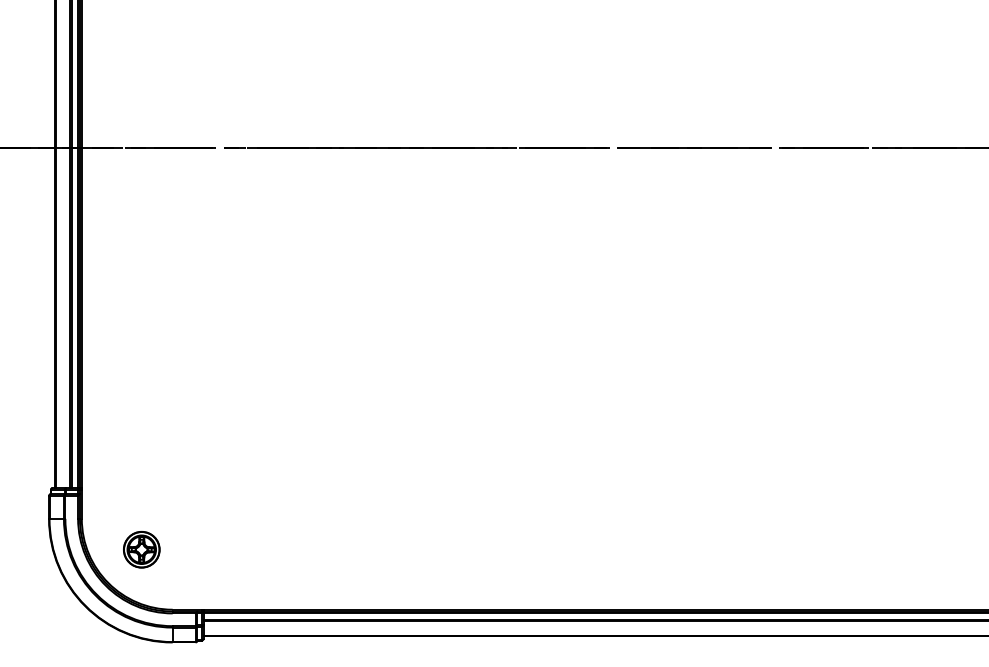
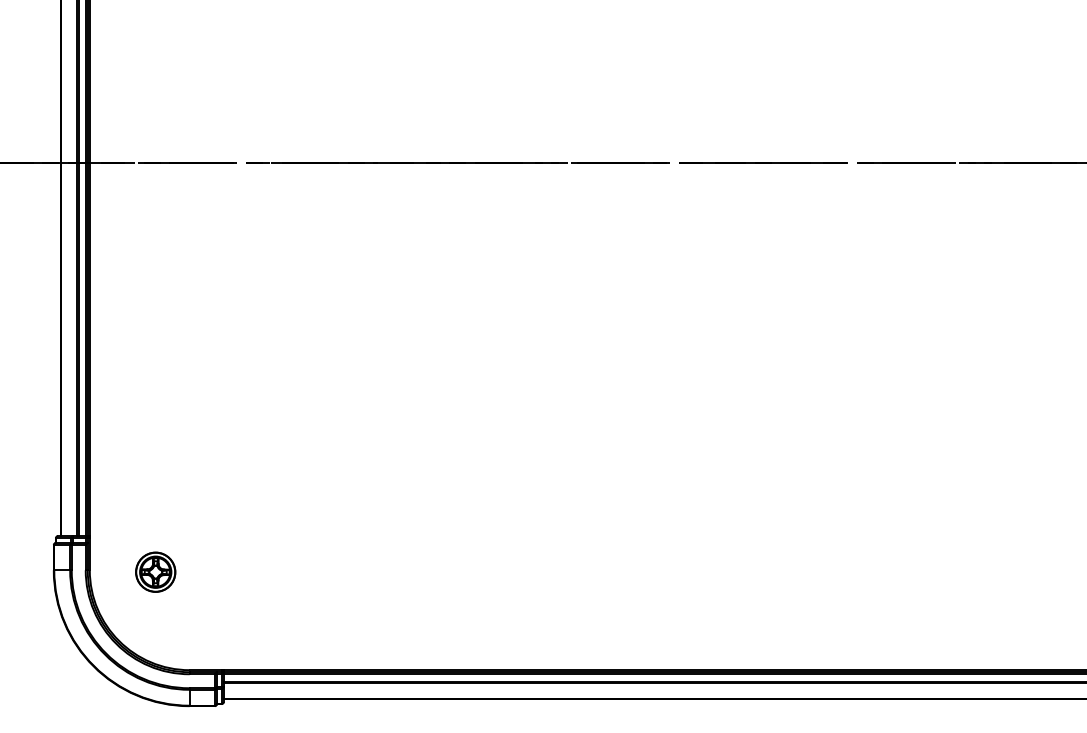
part: (141, 549) -> (155, 571), moved

